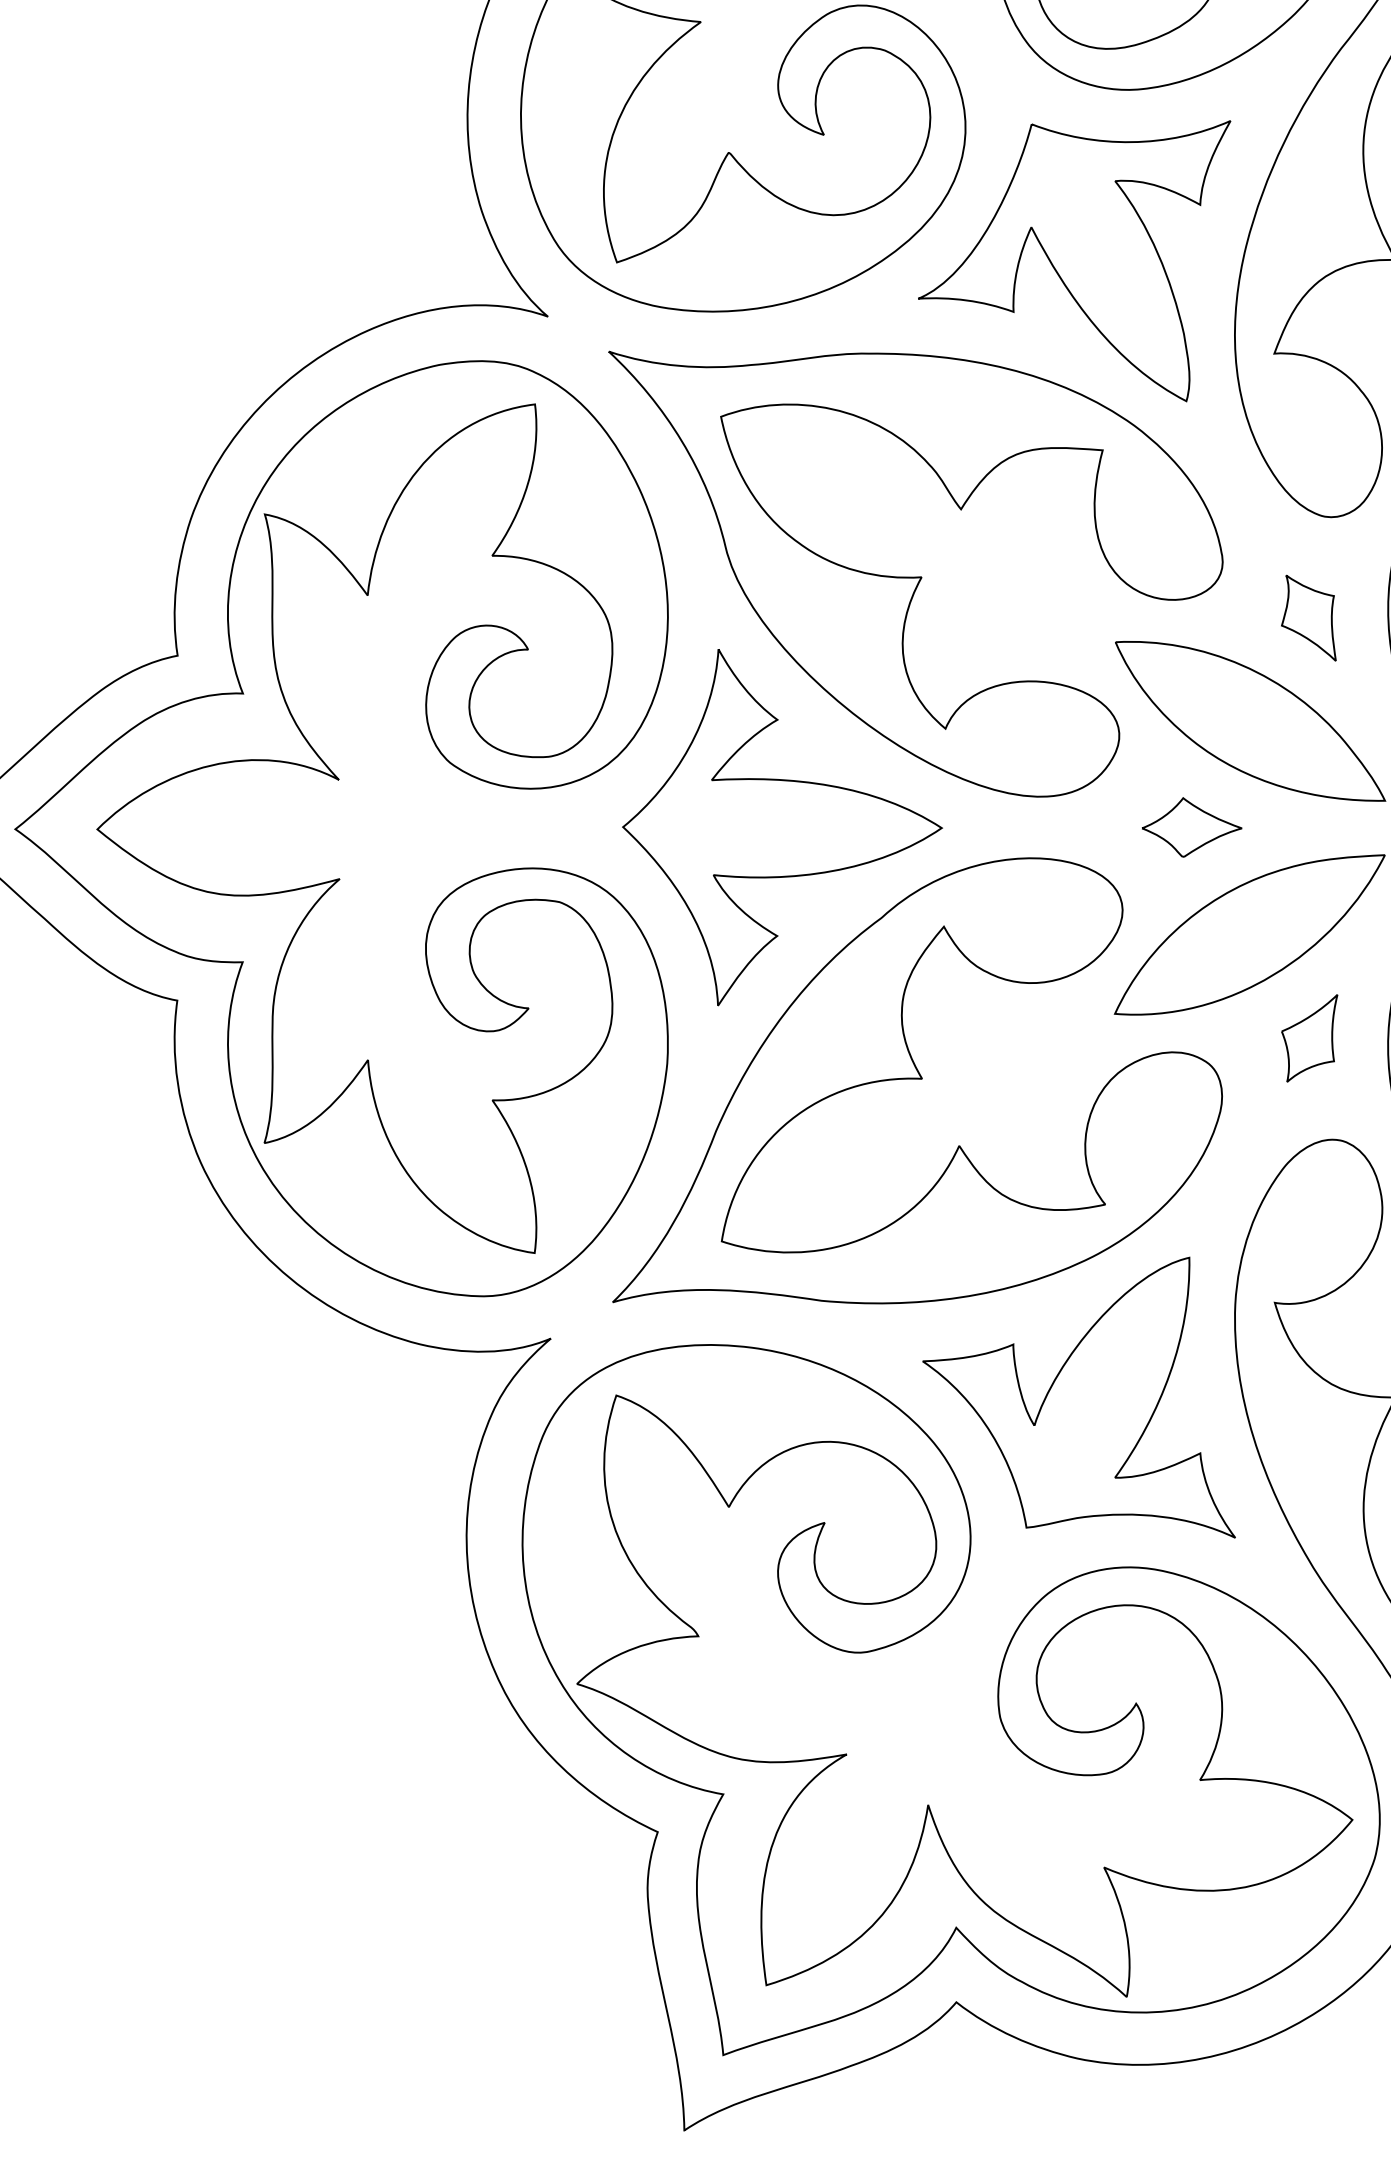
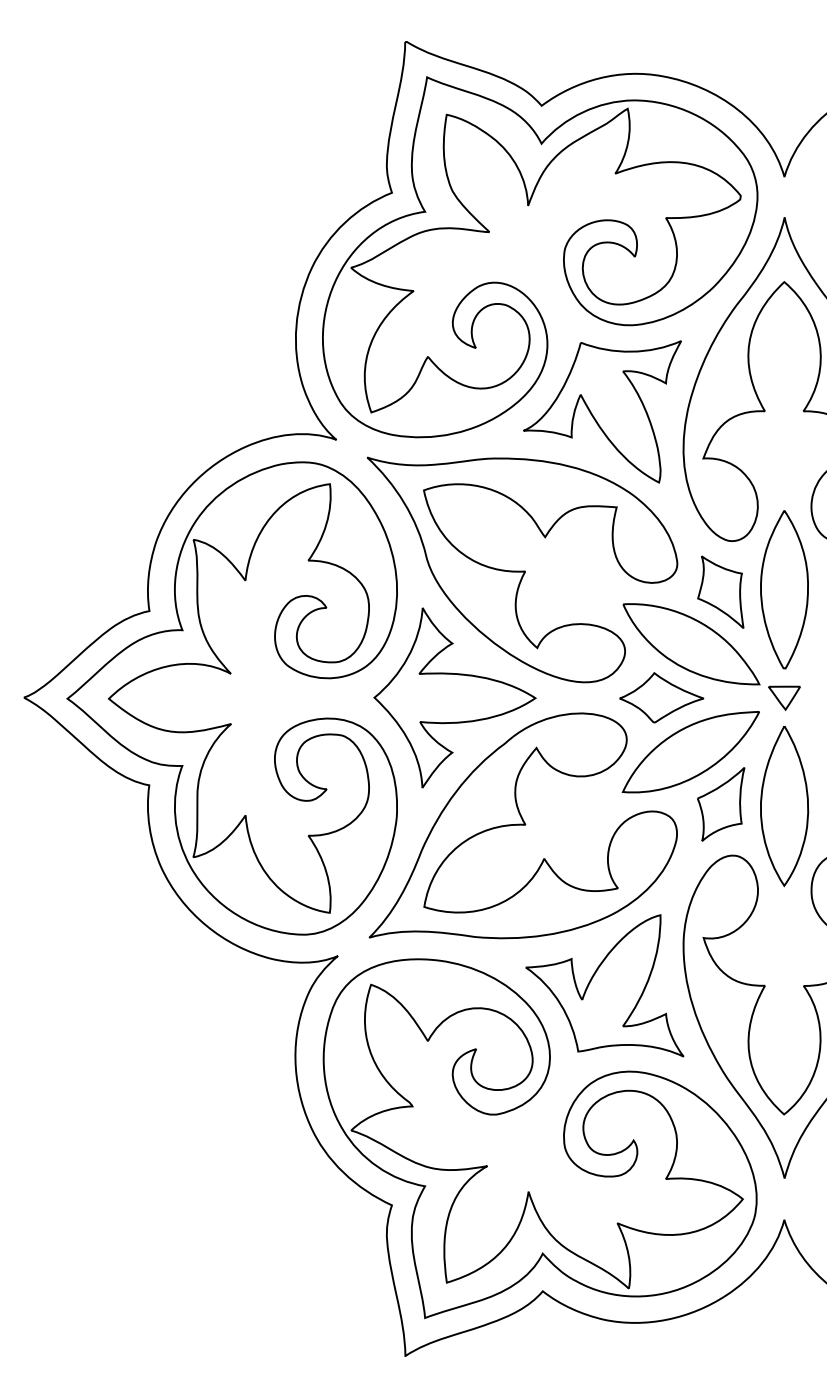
part: (1308, 616) -> (720, 591), size x1.67
part: (1191, 826) -> (661, 697), size x1.67
part: (1310, 1038) -> (721, 804), size x1.67

